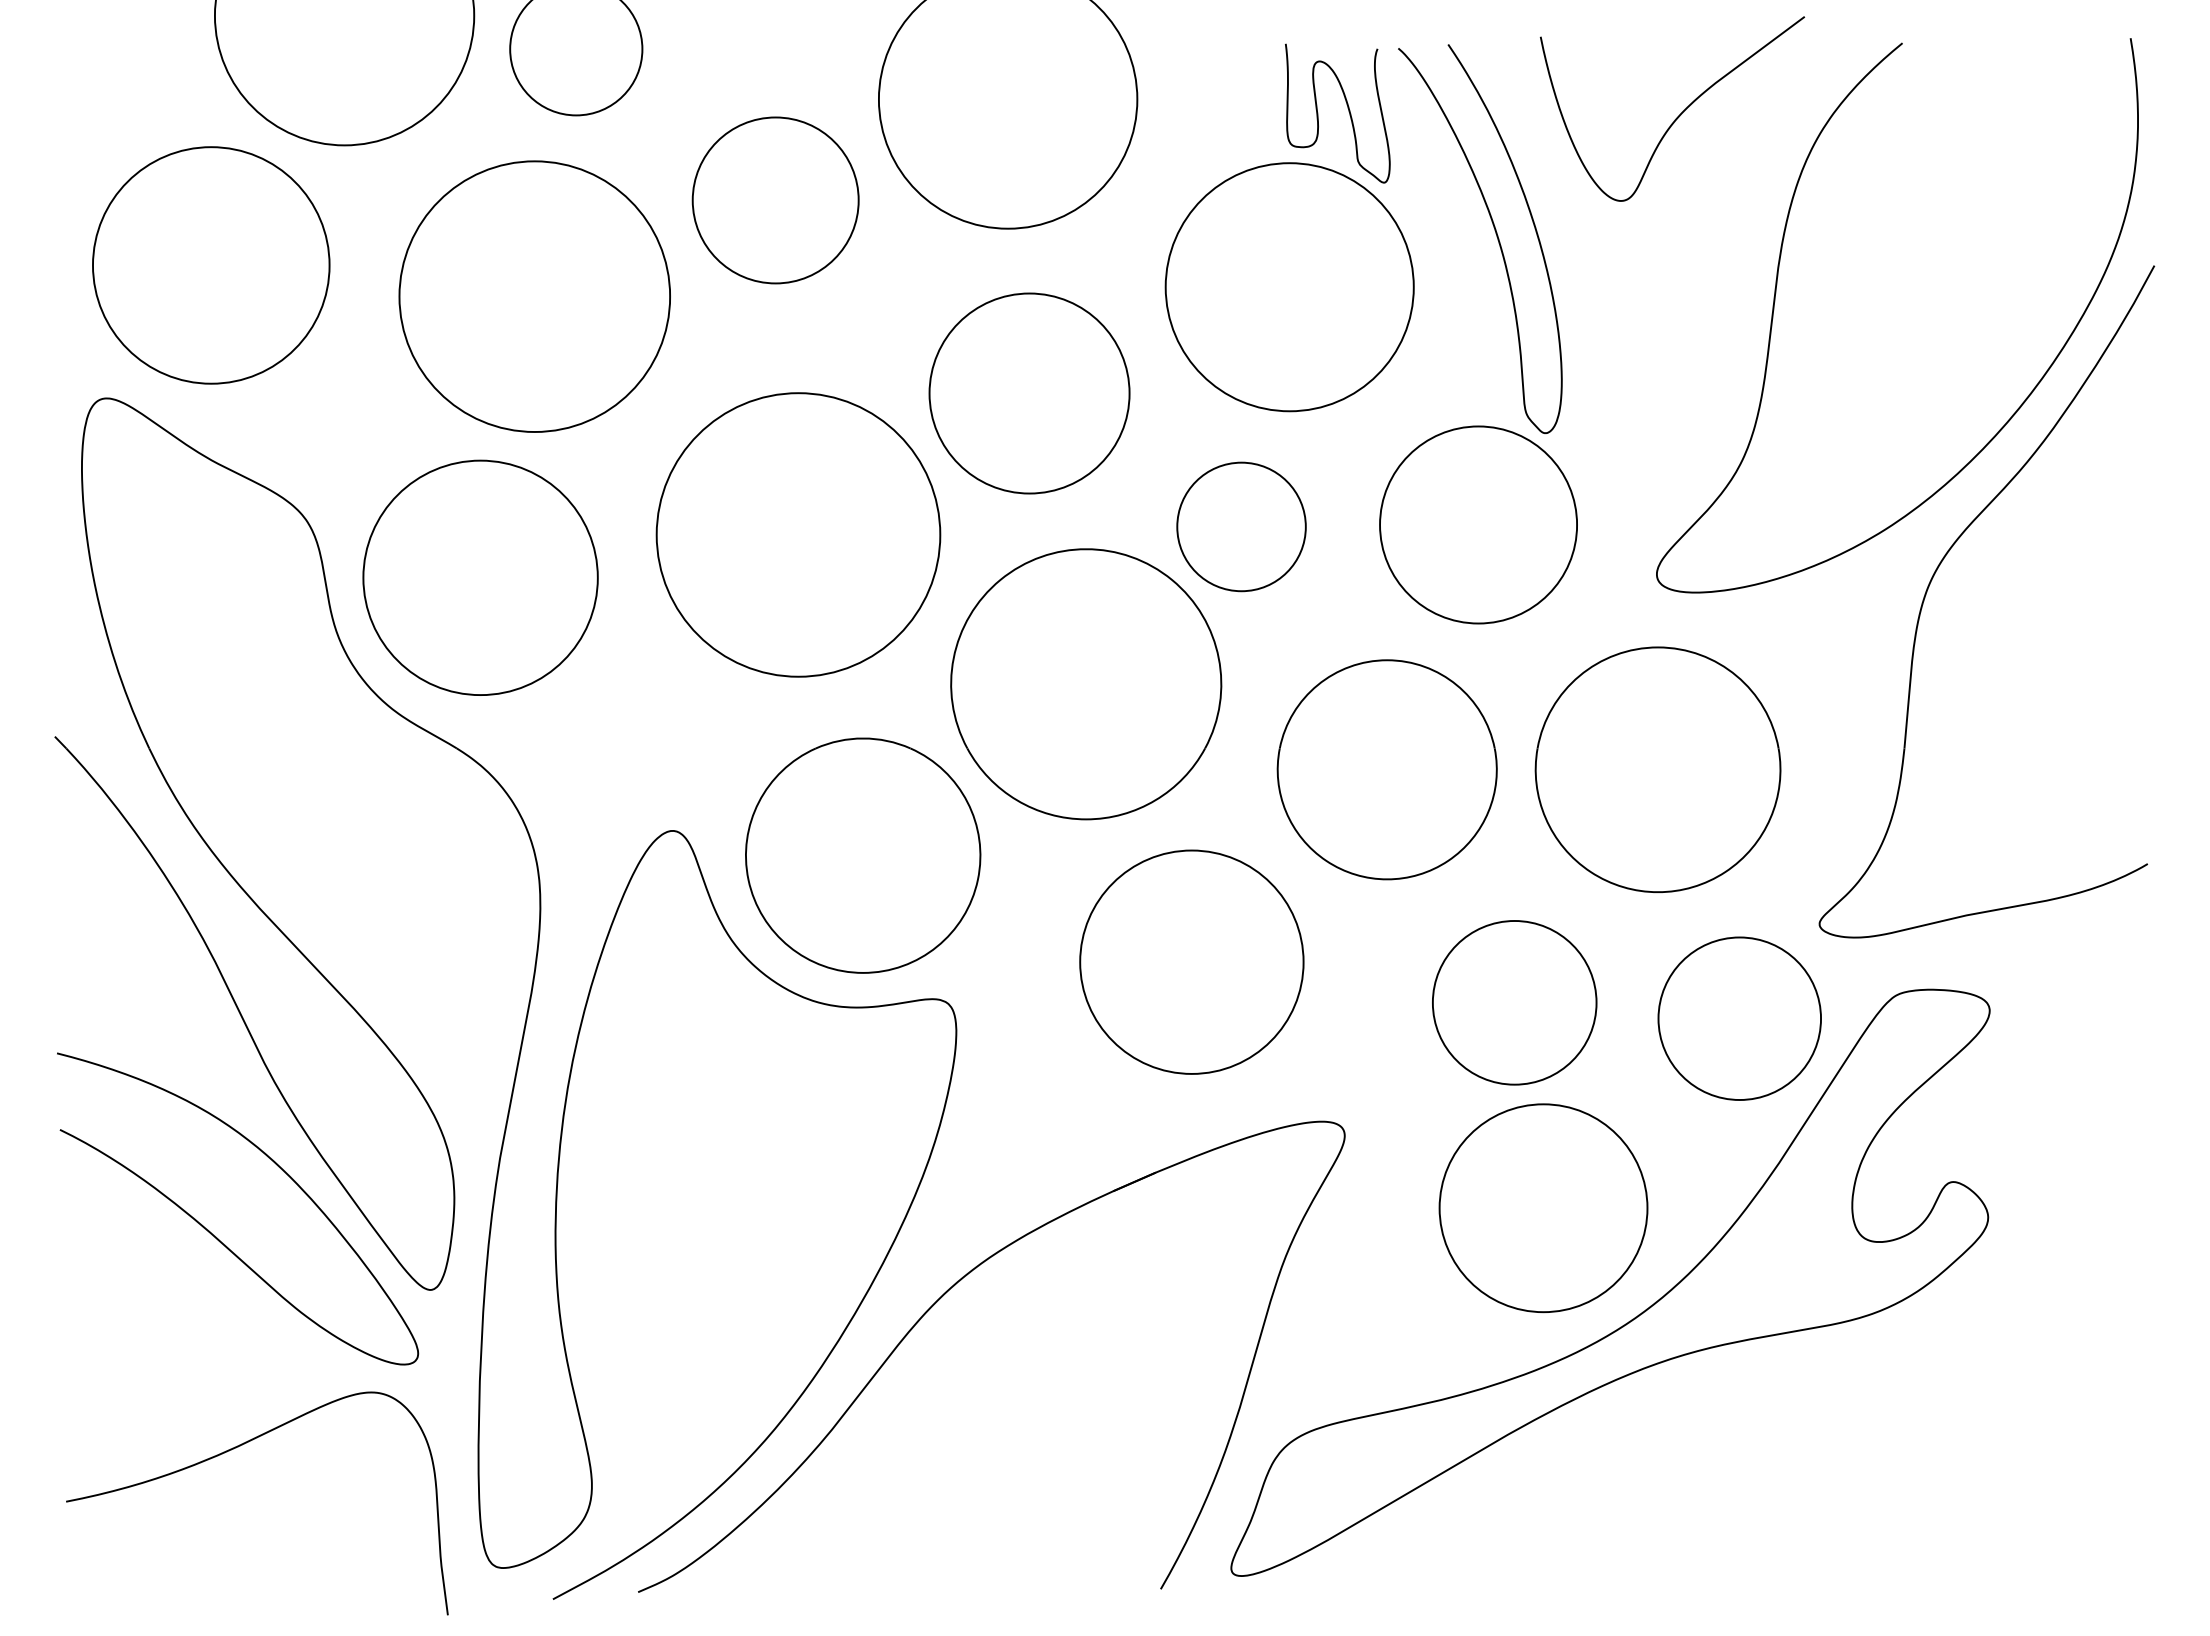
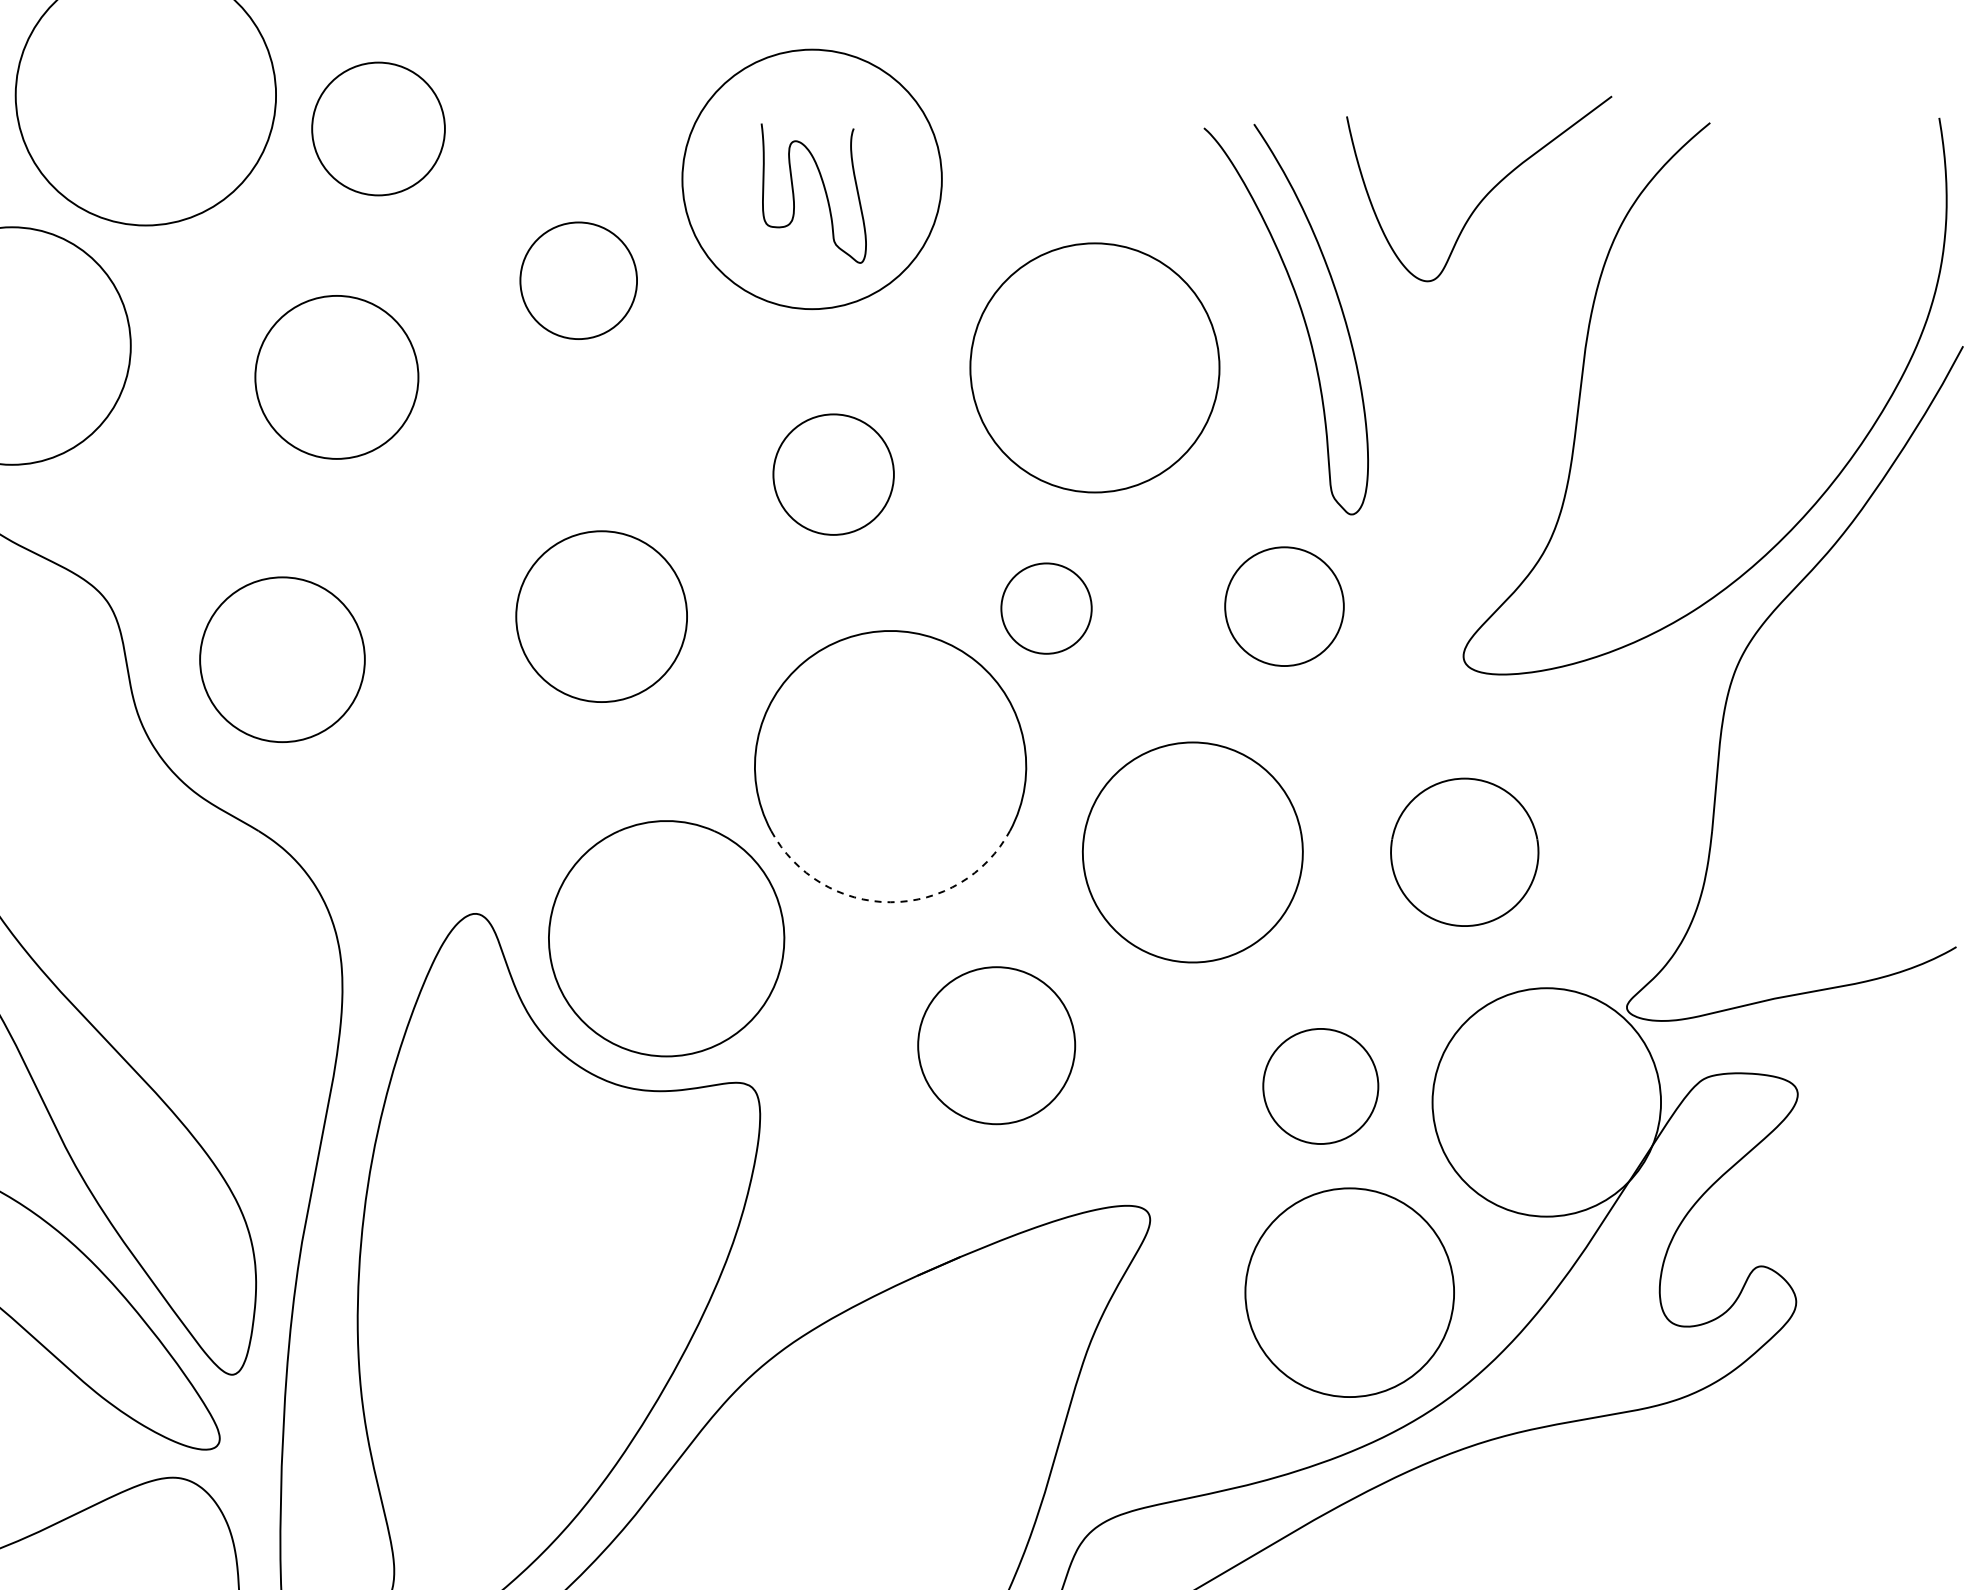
curve: (1347, 108) -> (823, 188), moved
circle: (775, 200) -> (578, 280), size x0.7
circle: (534, 296) -> (336, 377), size x0.6
circle: (1029, 393) -> (833, 474), size x0.6
circle: (1478, 524) -> (1284, 606), size x0.6
circle: (1241, 526) -> (1046, 608), size x0.7
circle: (798, 534) -> (601, 616), size x0.6
circle: (480, 577) -> (282, 659), size x0.7
part: (1657, 769) -> (1464, 852), size x0.6
arc: (1086, 819) -> (890, 902), solid -> dashed
circle: (1191, 961) -> (996, 1044), size x0.7
circle: (1514, 1002) -> (1320, 1086), size x0.7
circle: (1739, 1018) -> (1546, 1102), size x1.4

